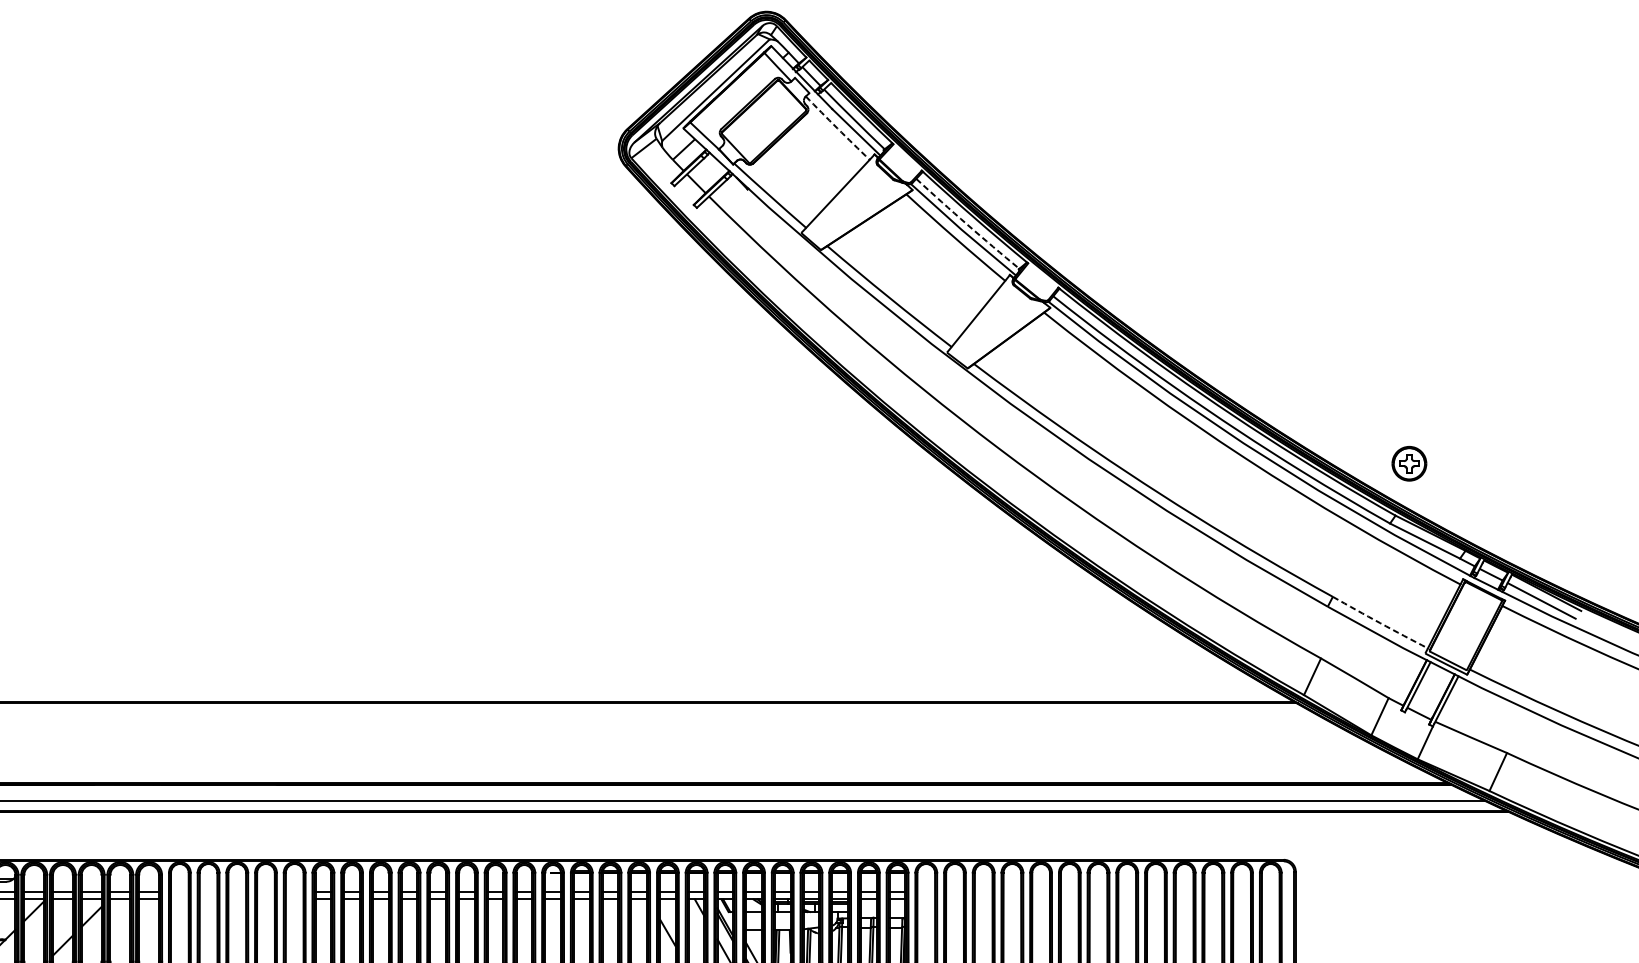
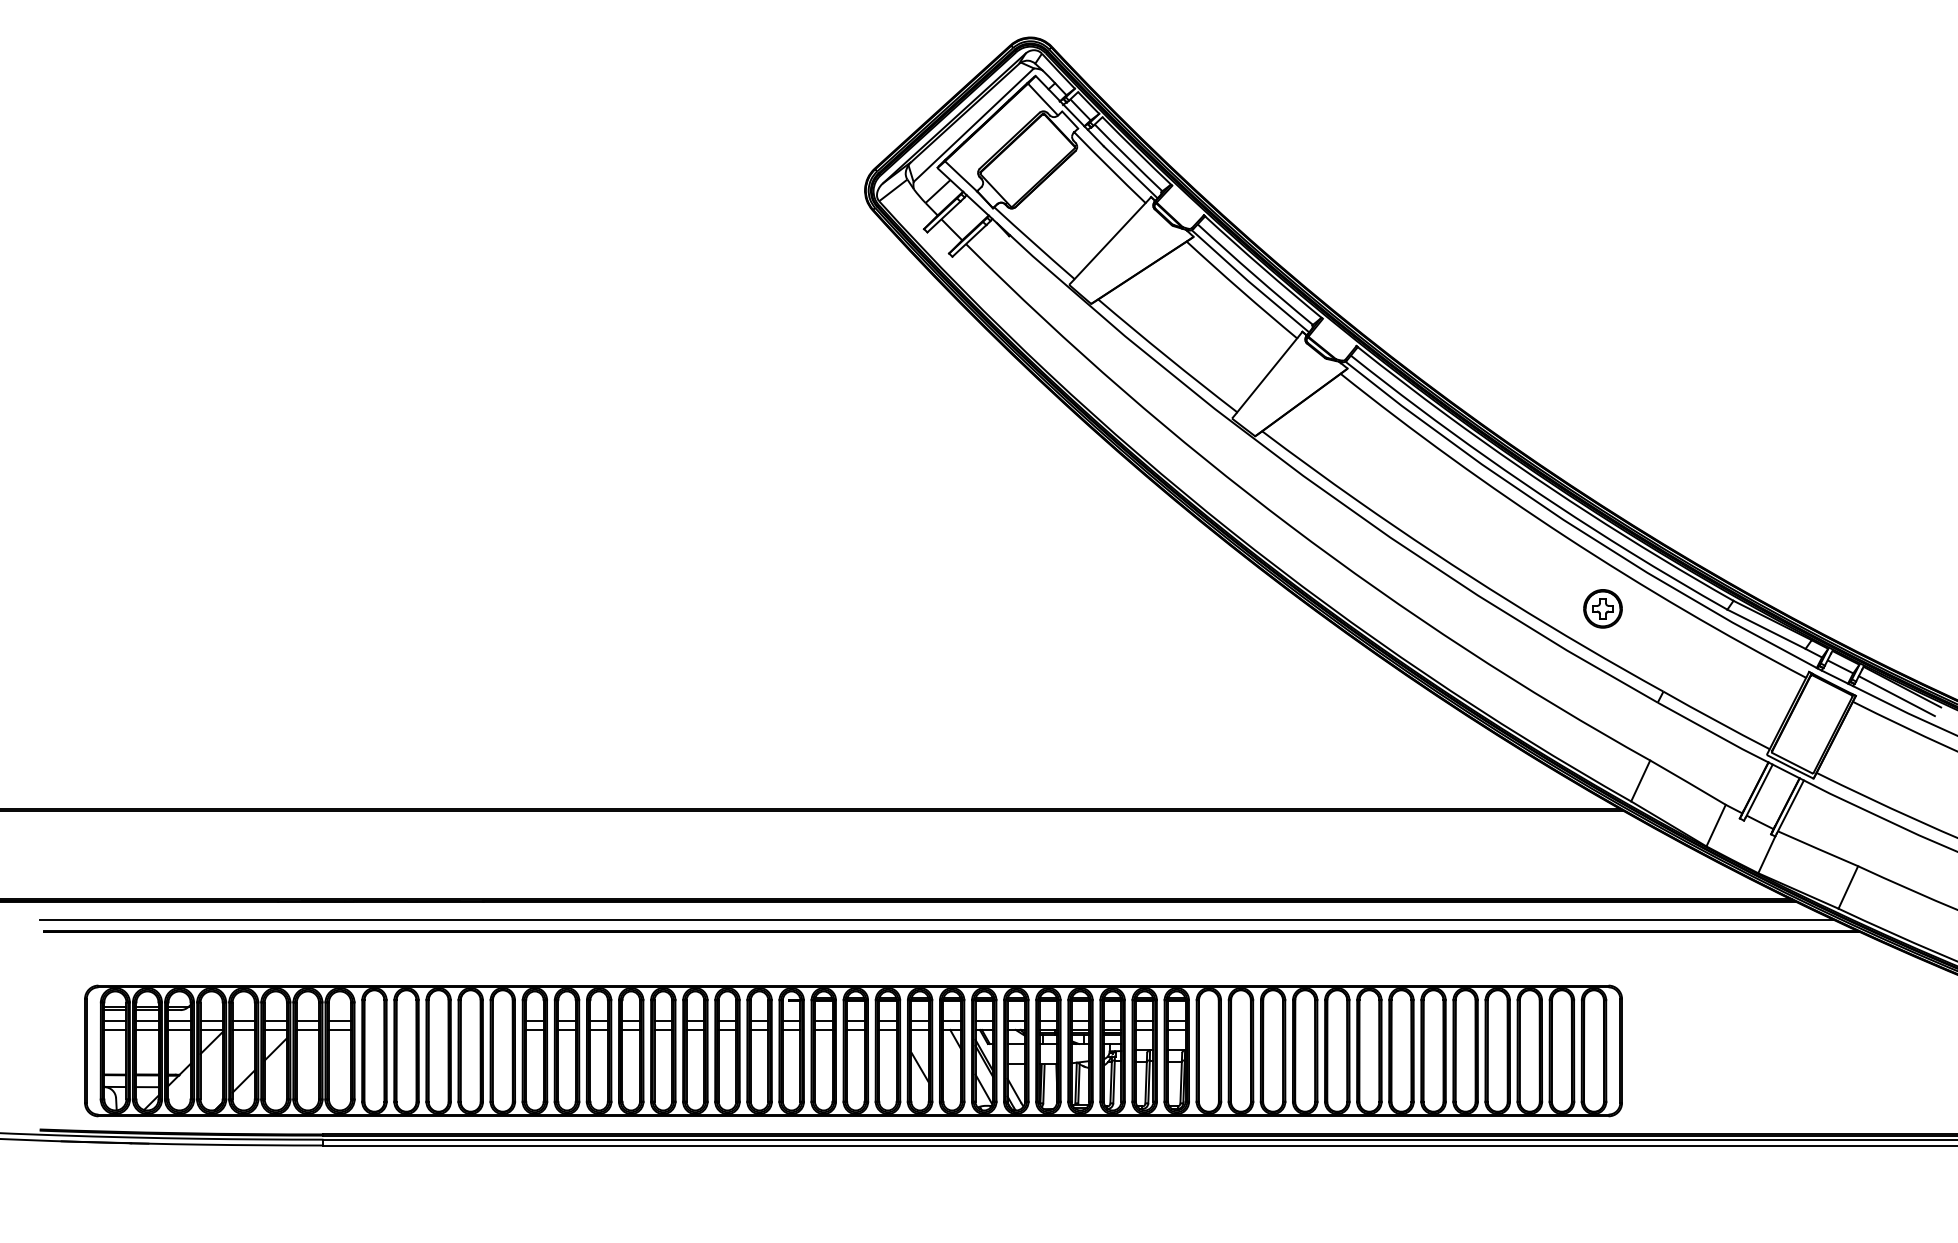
arc: (837, 128) -> (1109, 167), dashed -> solid
arc: (967, 224) -> (1254, 275), dashed -> solid
part: (1408, 463) -> (1602, 608), moved
arc: (1380, 622) -> (1716, 720), dashed -> solid

